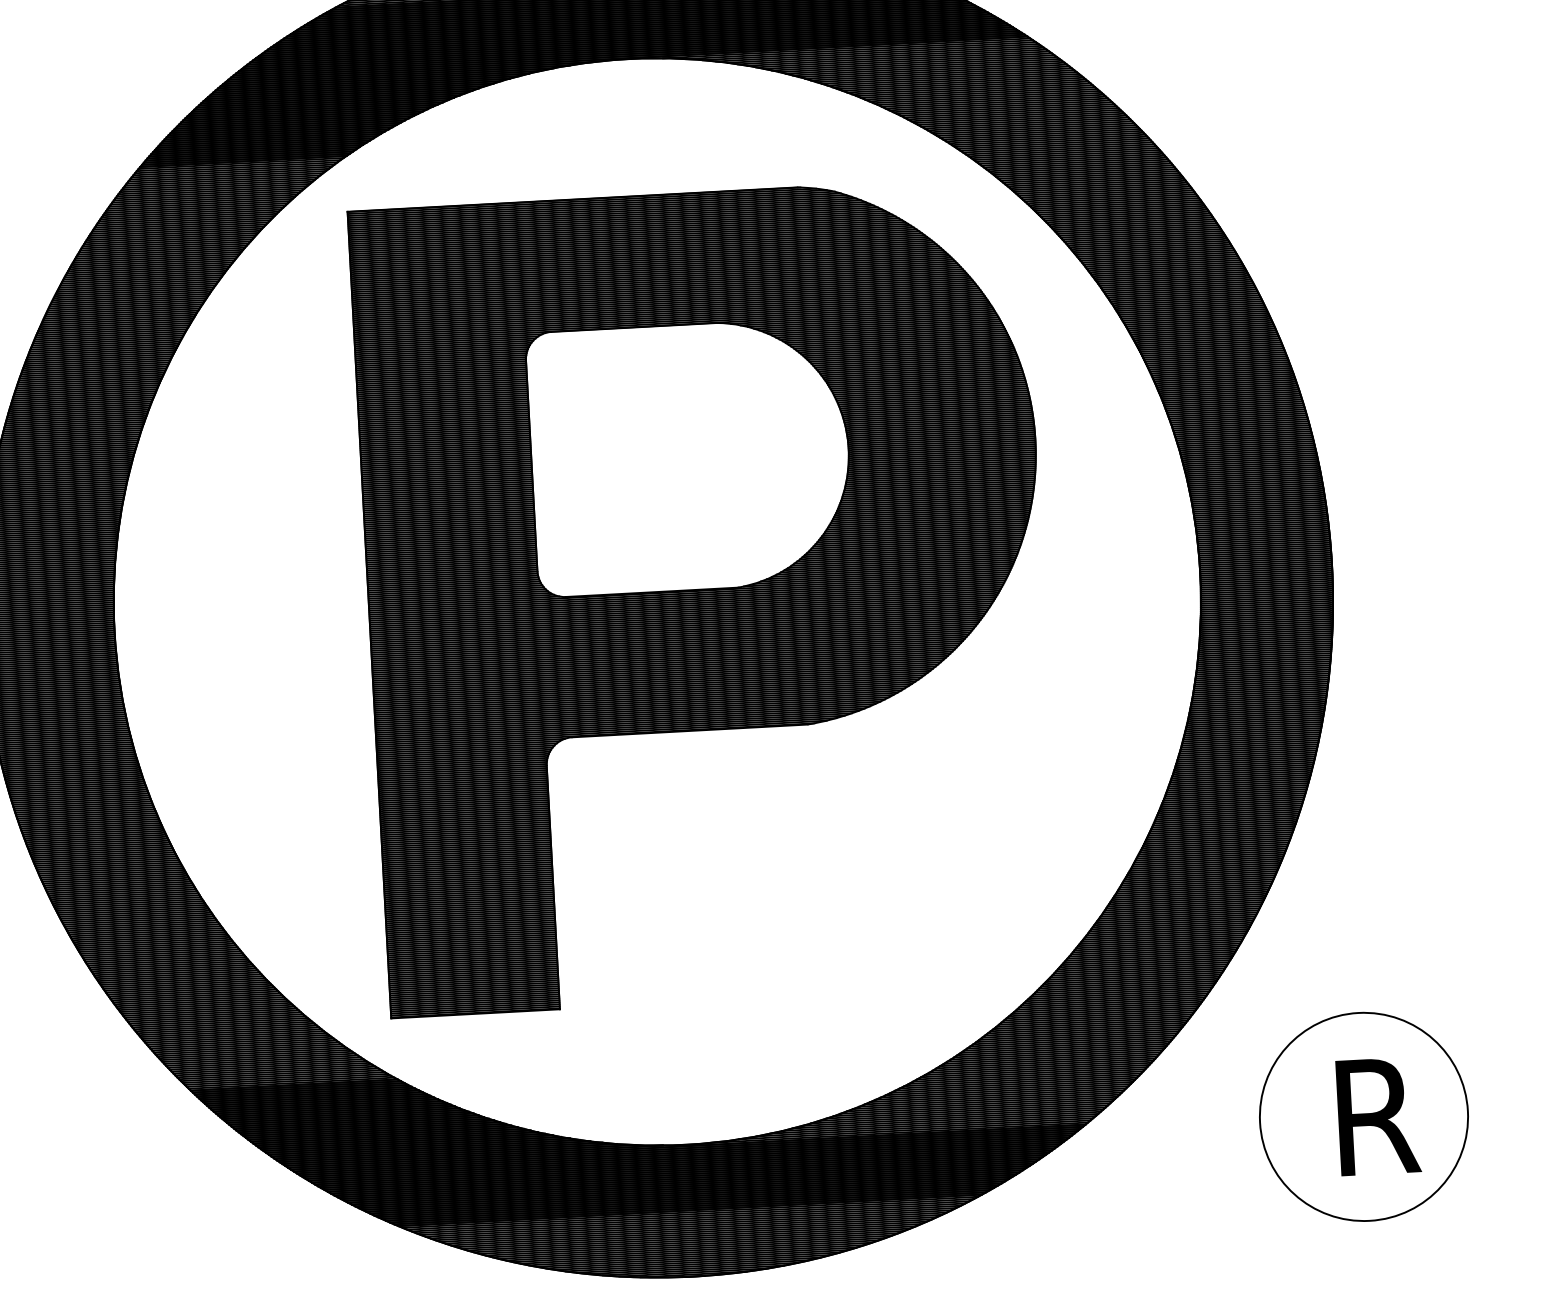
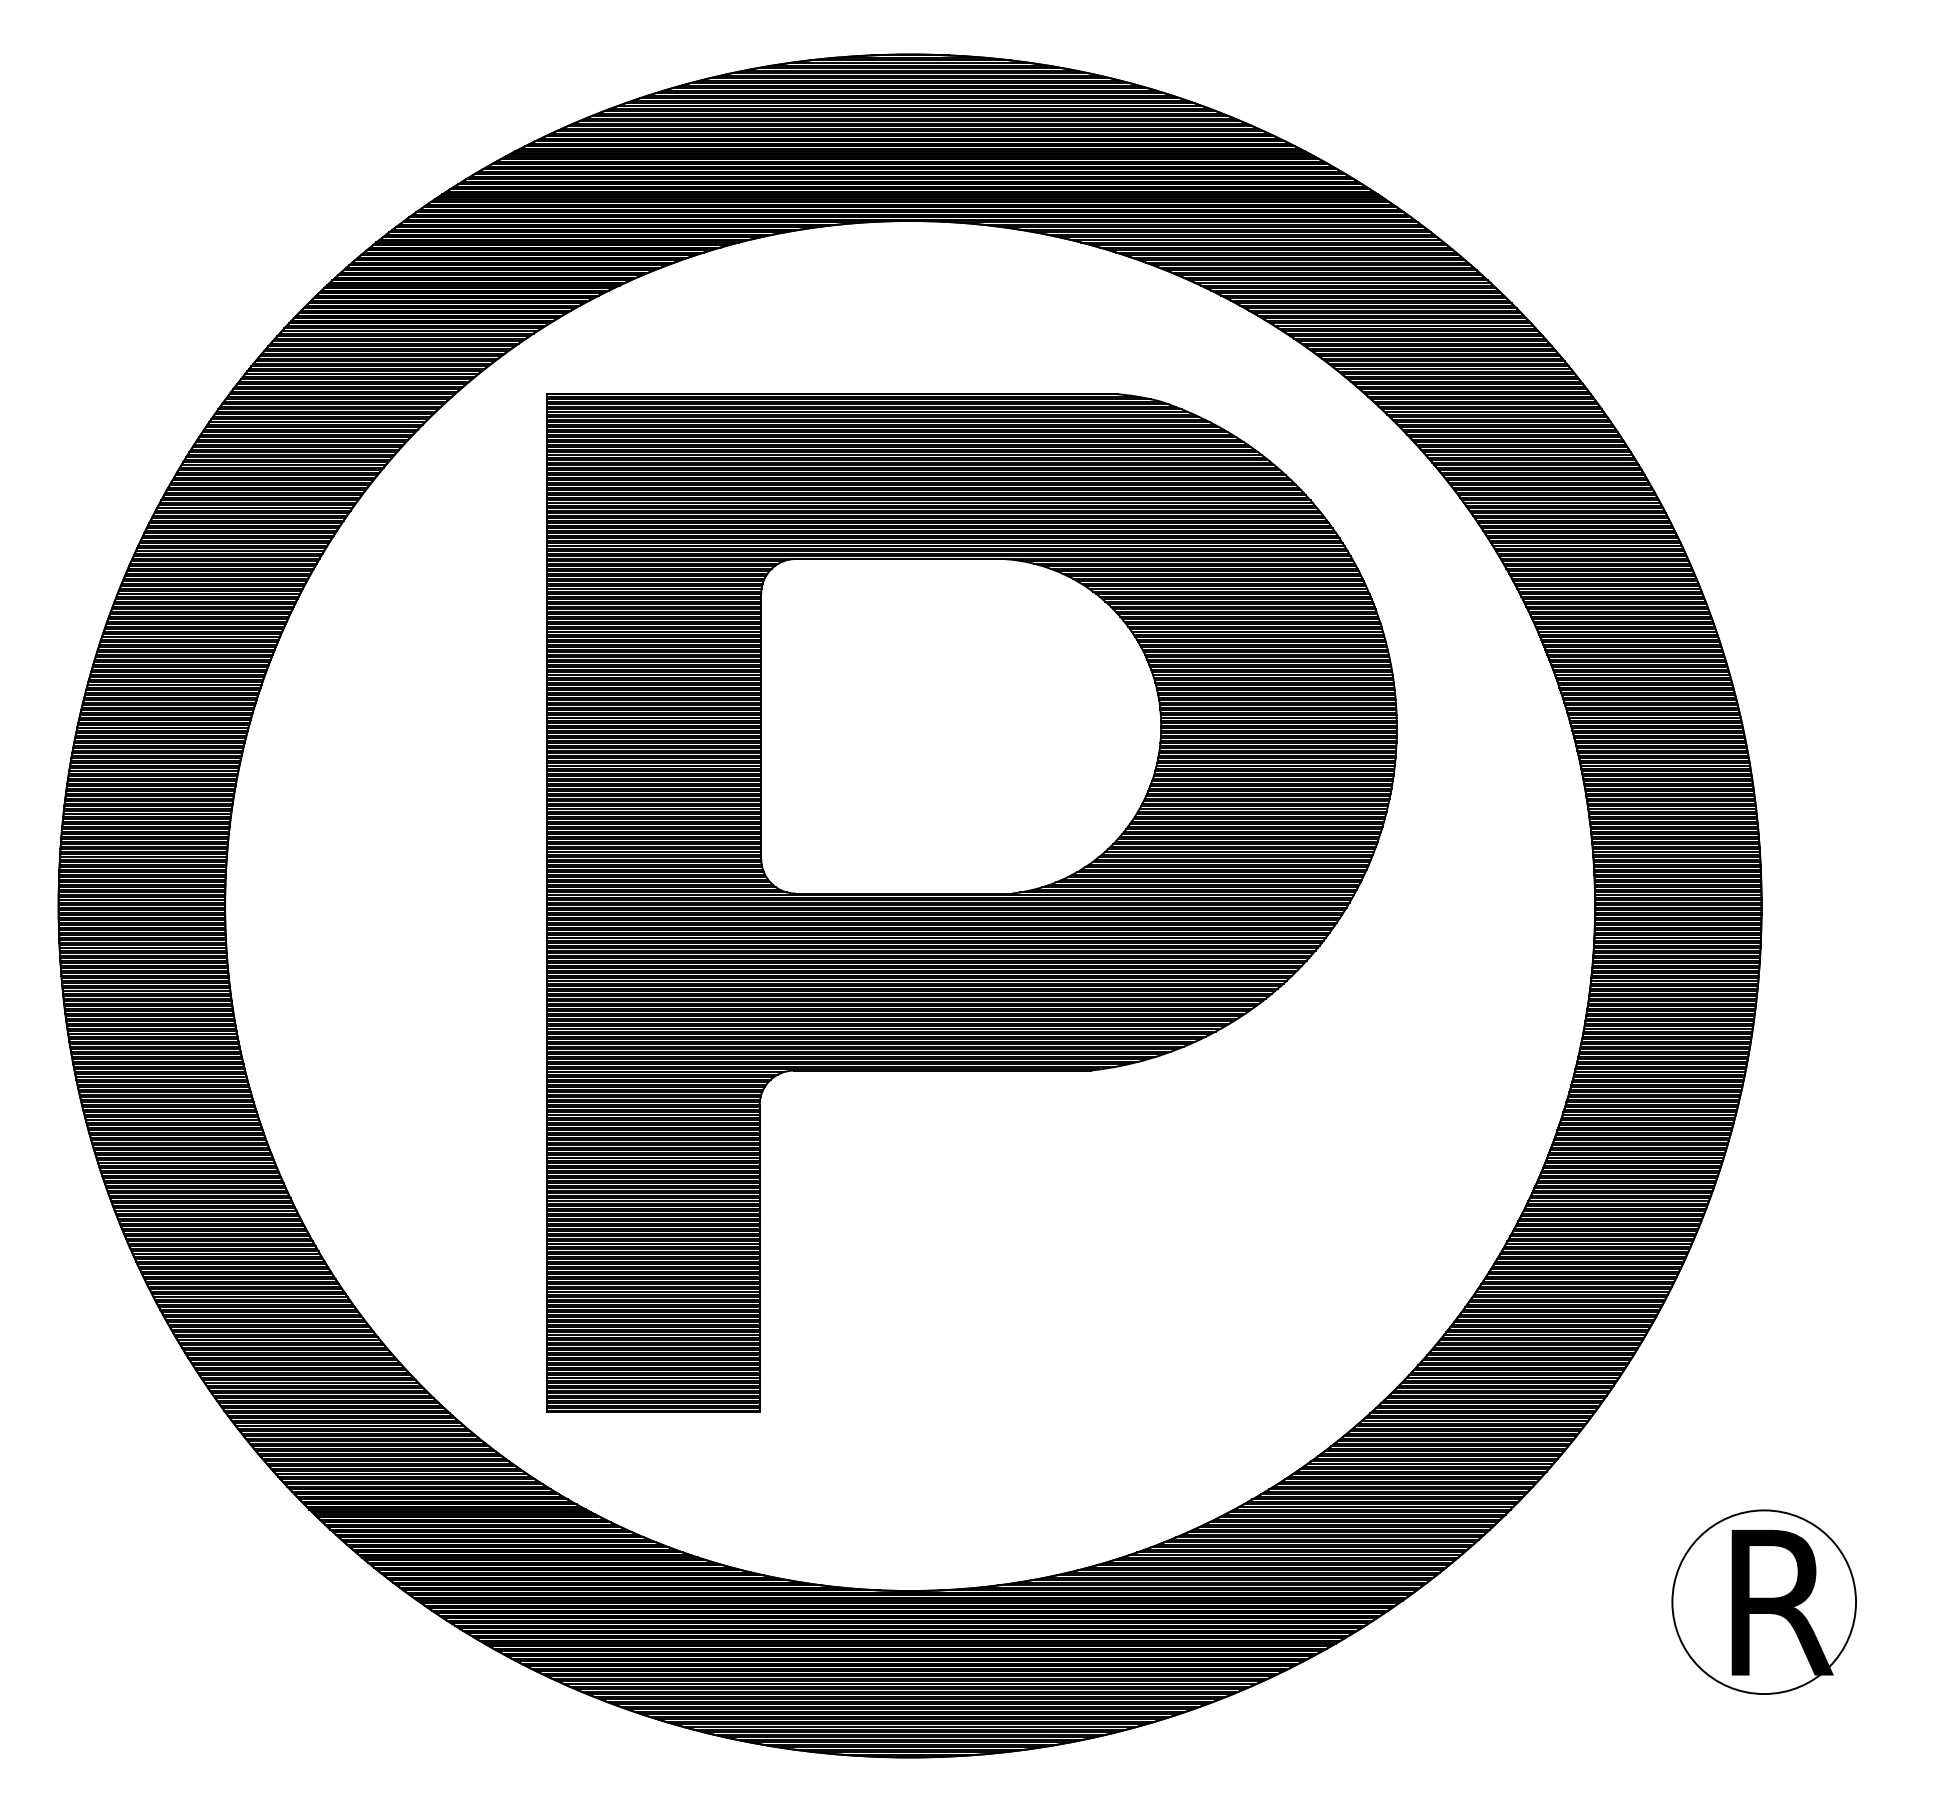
circle: (1364, 1117) -> (1764, 1602), size x0.7

